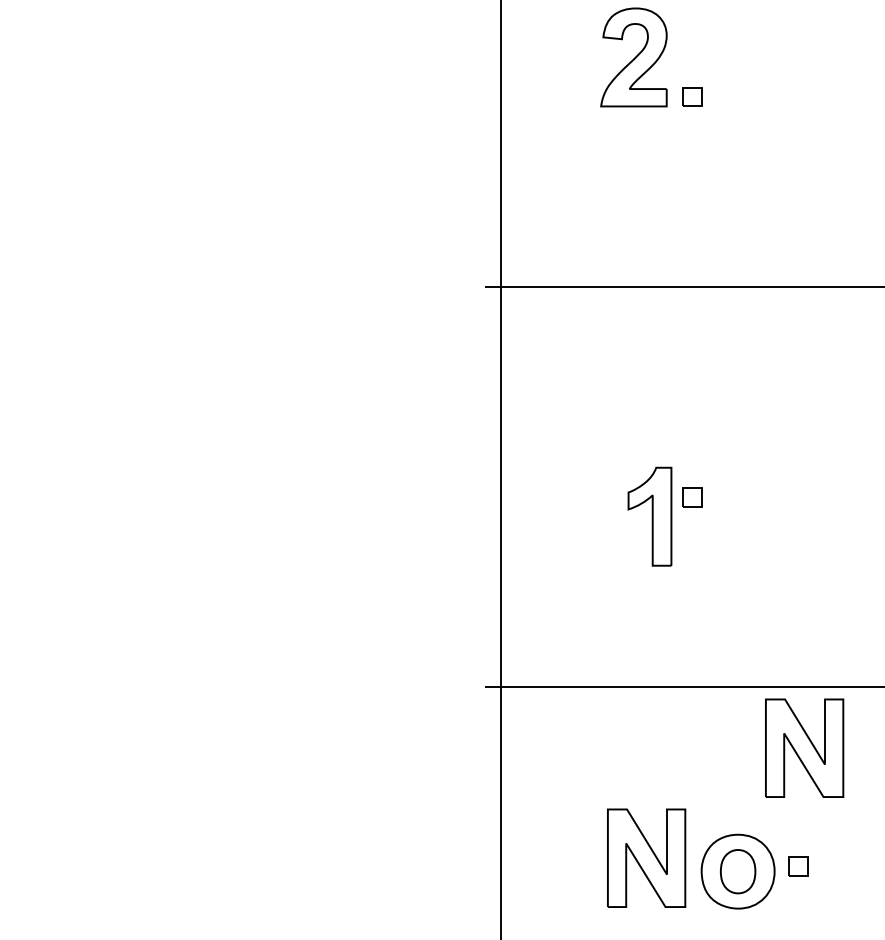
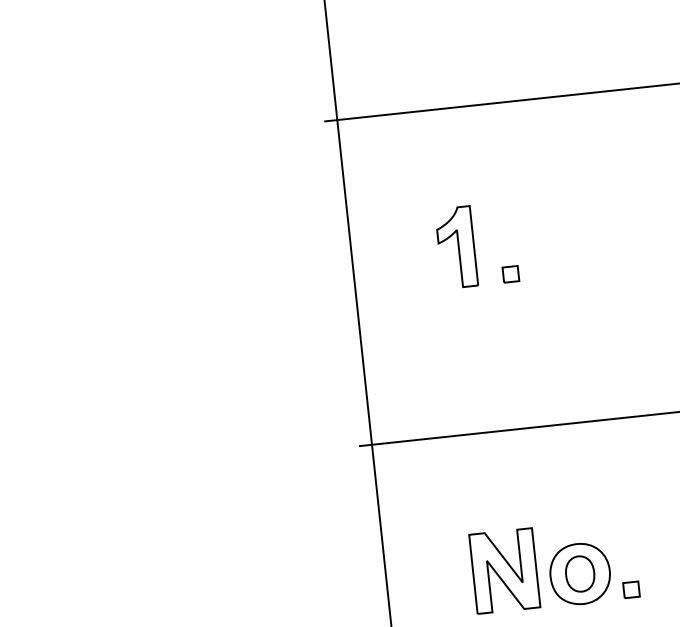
part: (649, 516) -> (456, 247), moved
part: (804, 747) -> (623, 467), removed
part: (798, 866) -> (631, 589), moved

